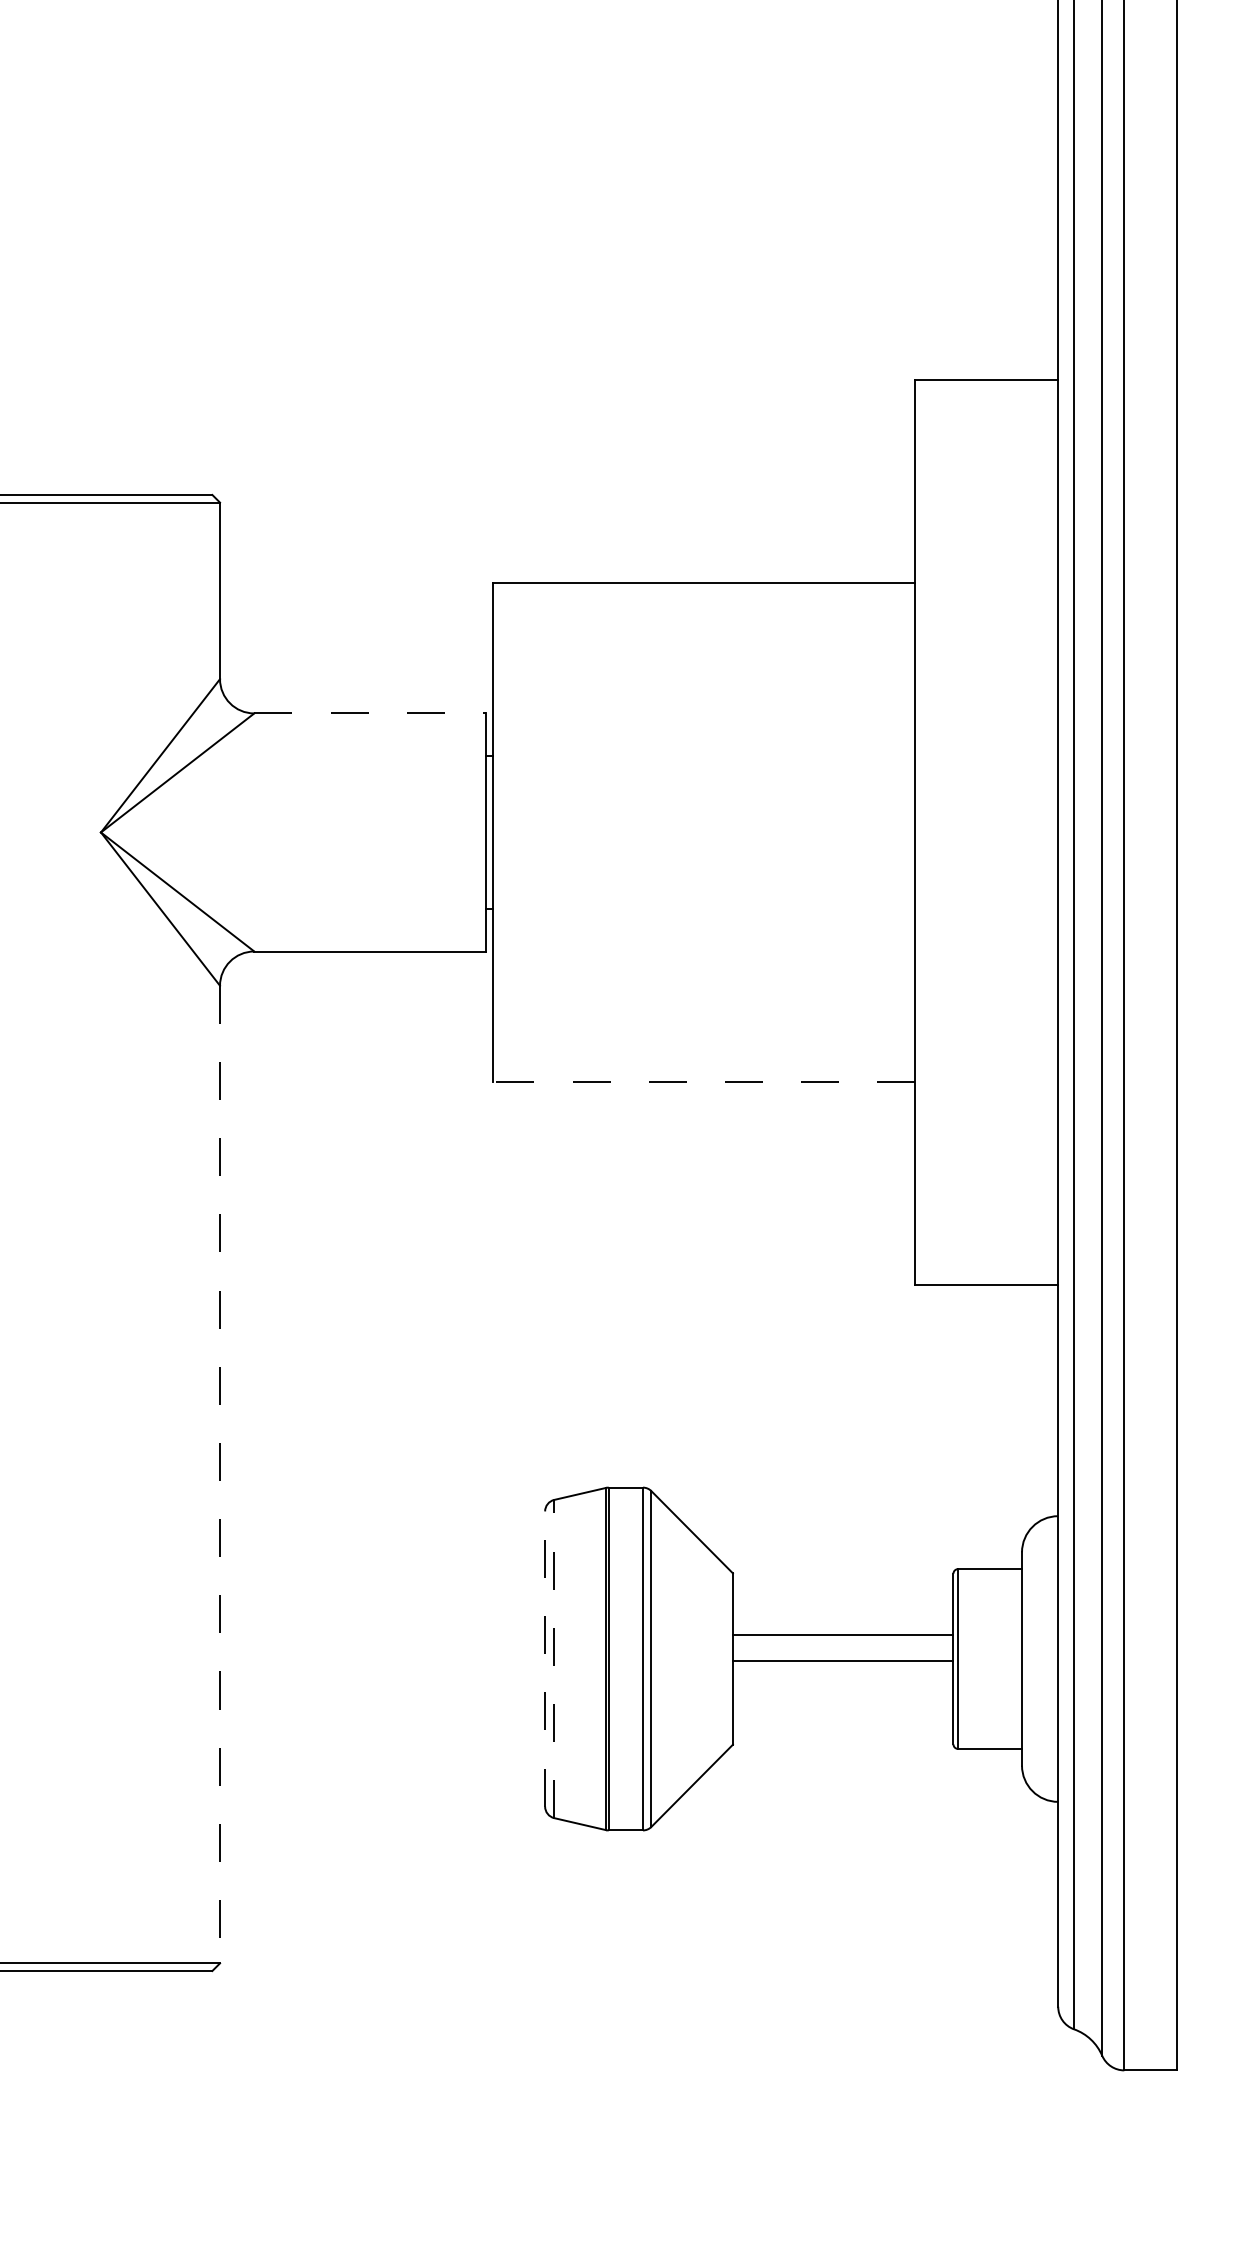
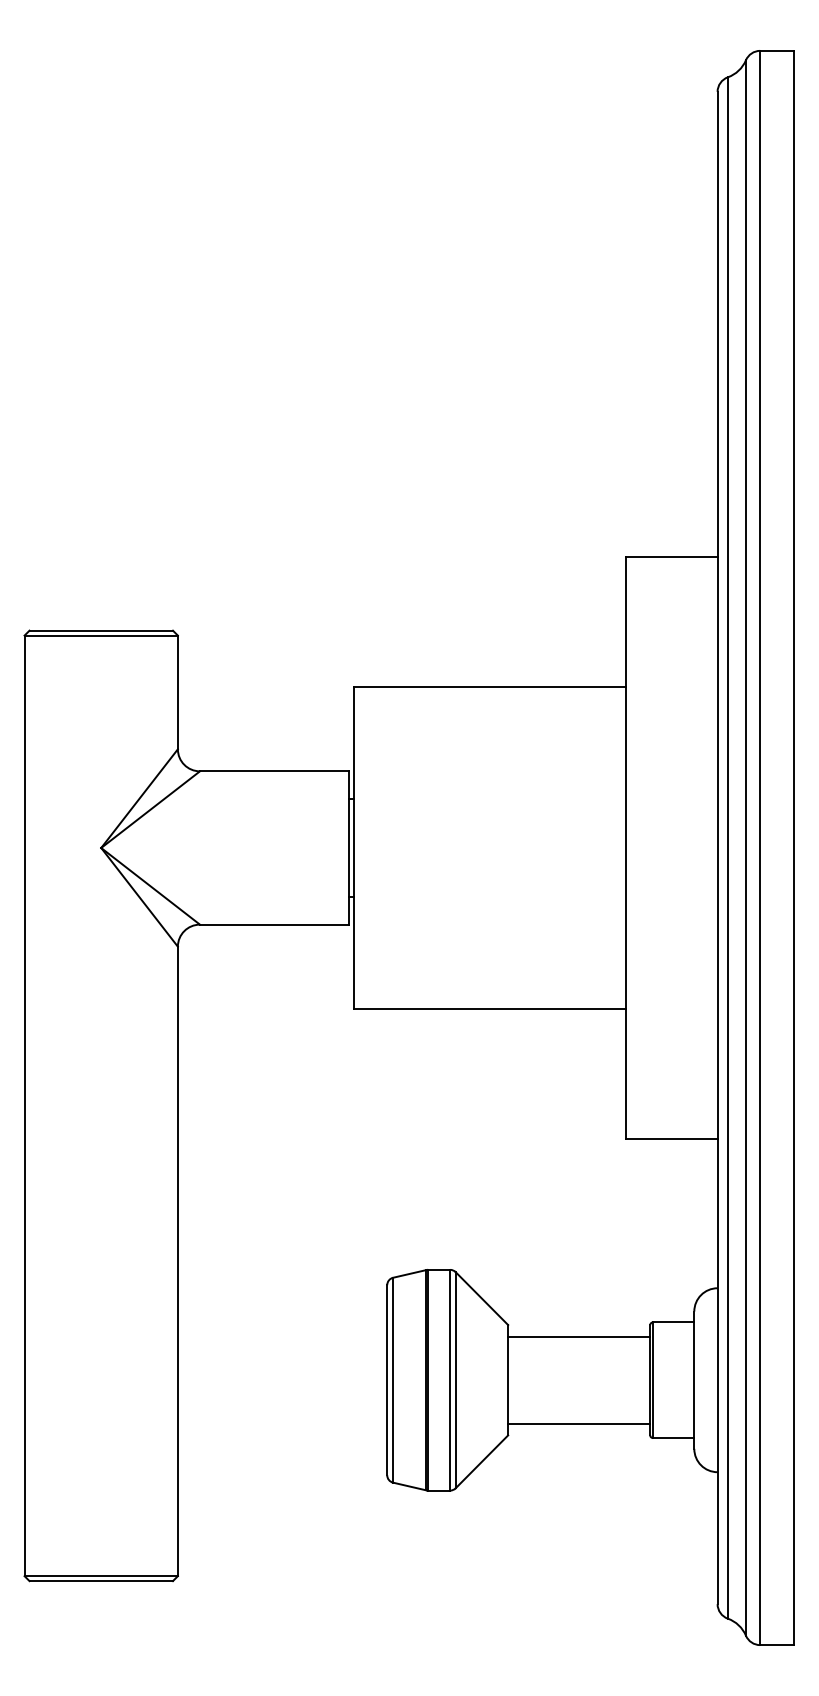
line: (370, 713) -> (274, 771), dashed -> solid
line: (703, 1081) -> (489, 1008), dashed -> solid
line: (219, 1474) -> (177, 1261), dashed -> solid
line: (843, 1634) -> (579, 1336), moved
line: (545, 1657) -> (387, 1379), dashed -> solid
line: (554, 1657) -> (393, 1379), dashed -> solid
line: (843, 1661) -> (579, 1423), moved

